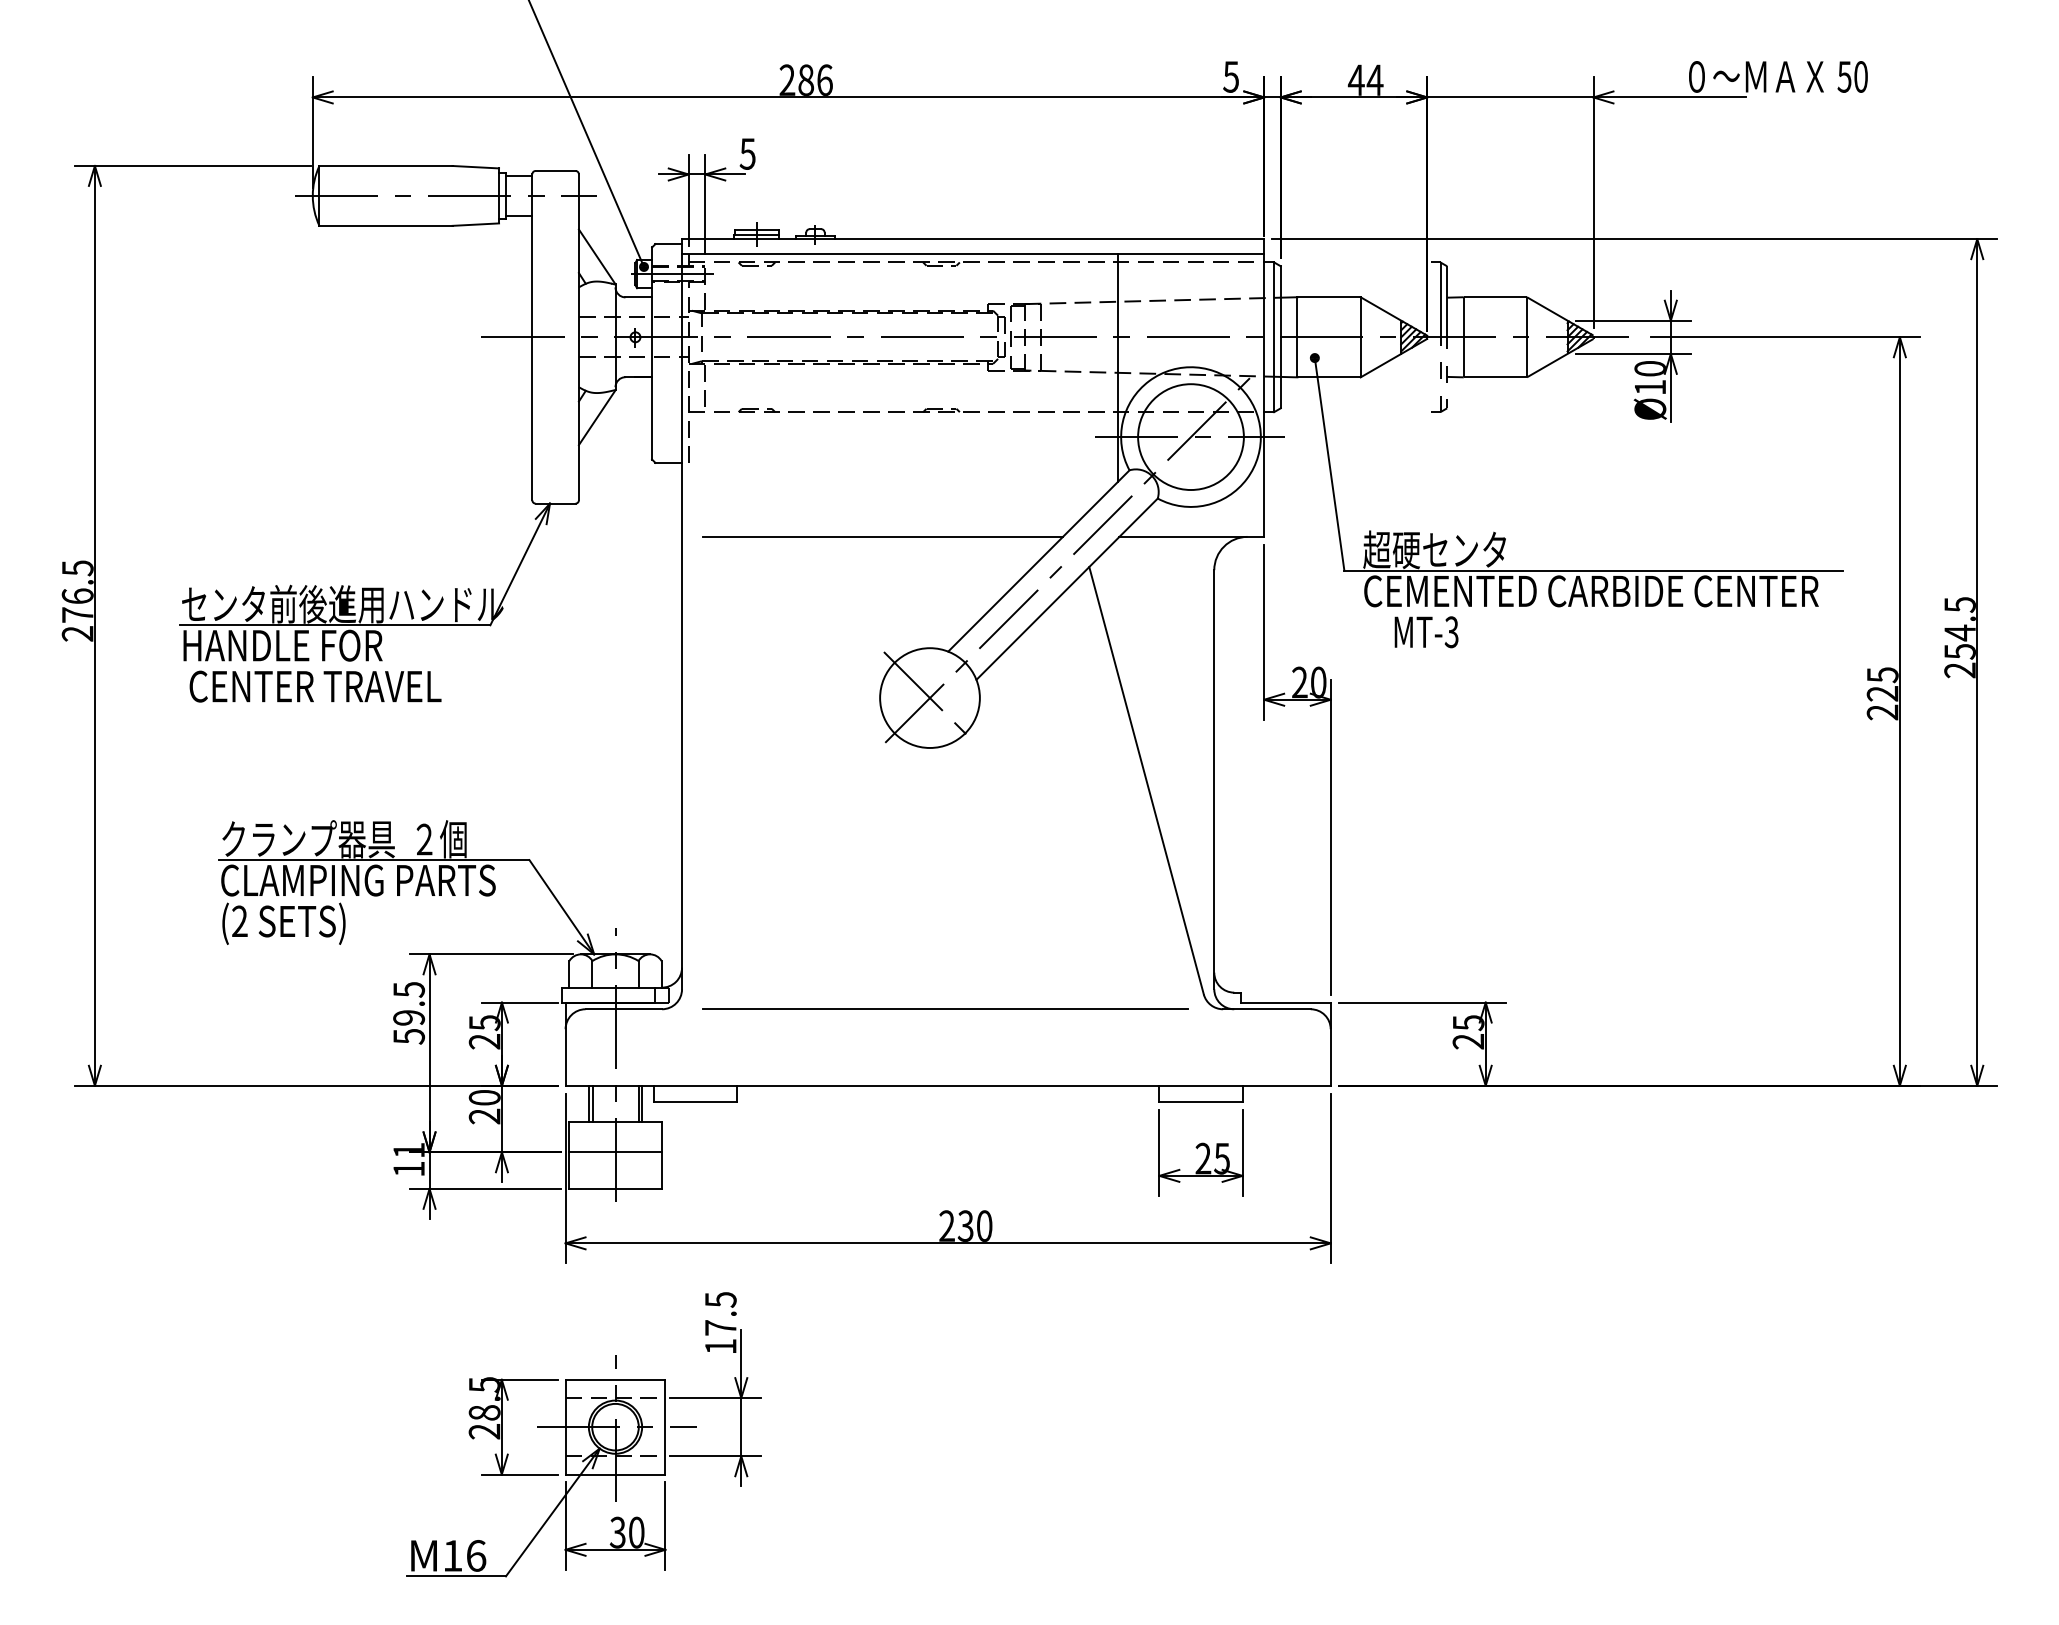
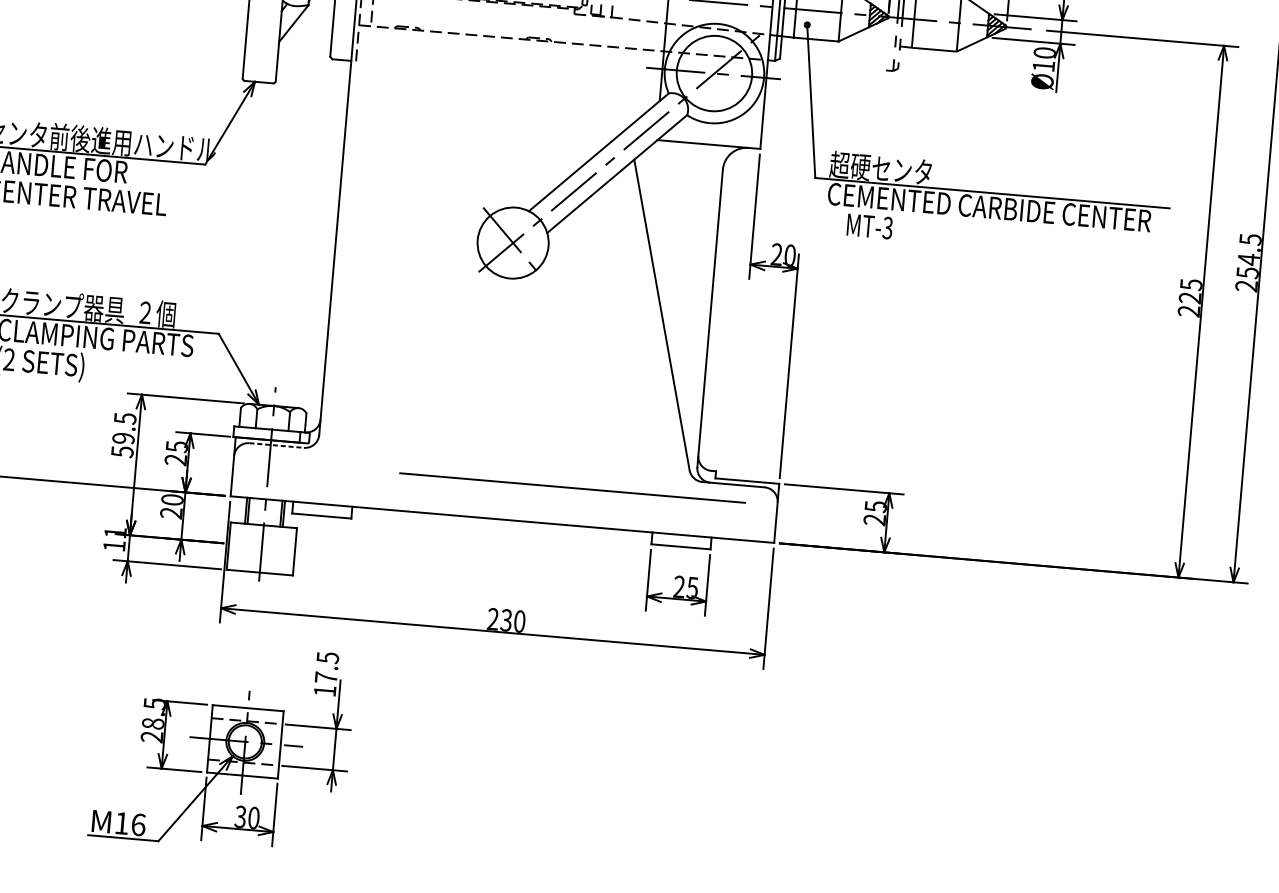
line: (882, 536) -> (489, 125), removed
line: (945, 1008) -> (572, 487), moved
line: (624, 1009) -> (277, 445), solid -> dashed
line: (615, 1152) -> (262, 546), removed

